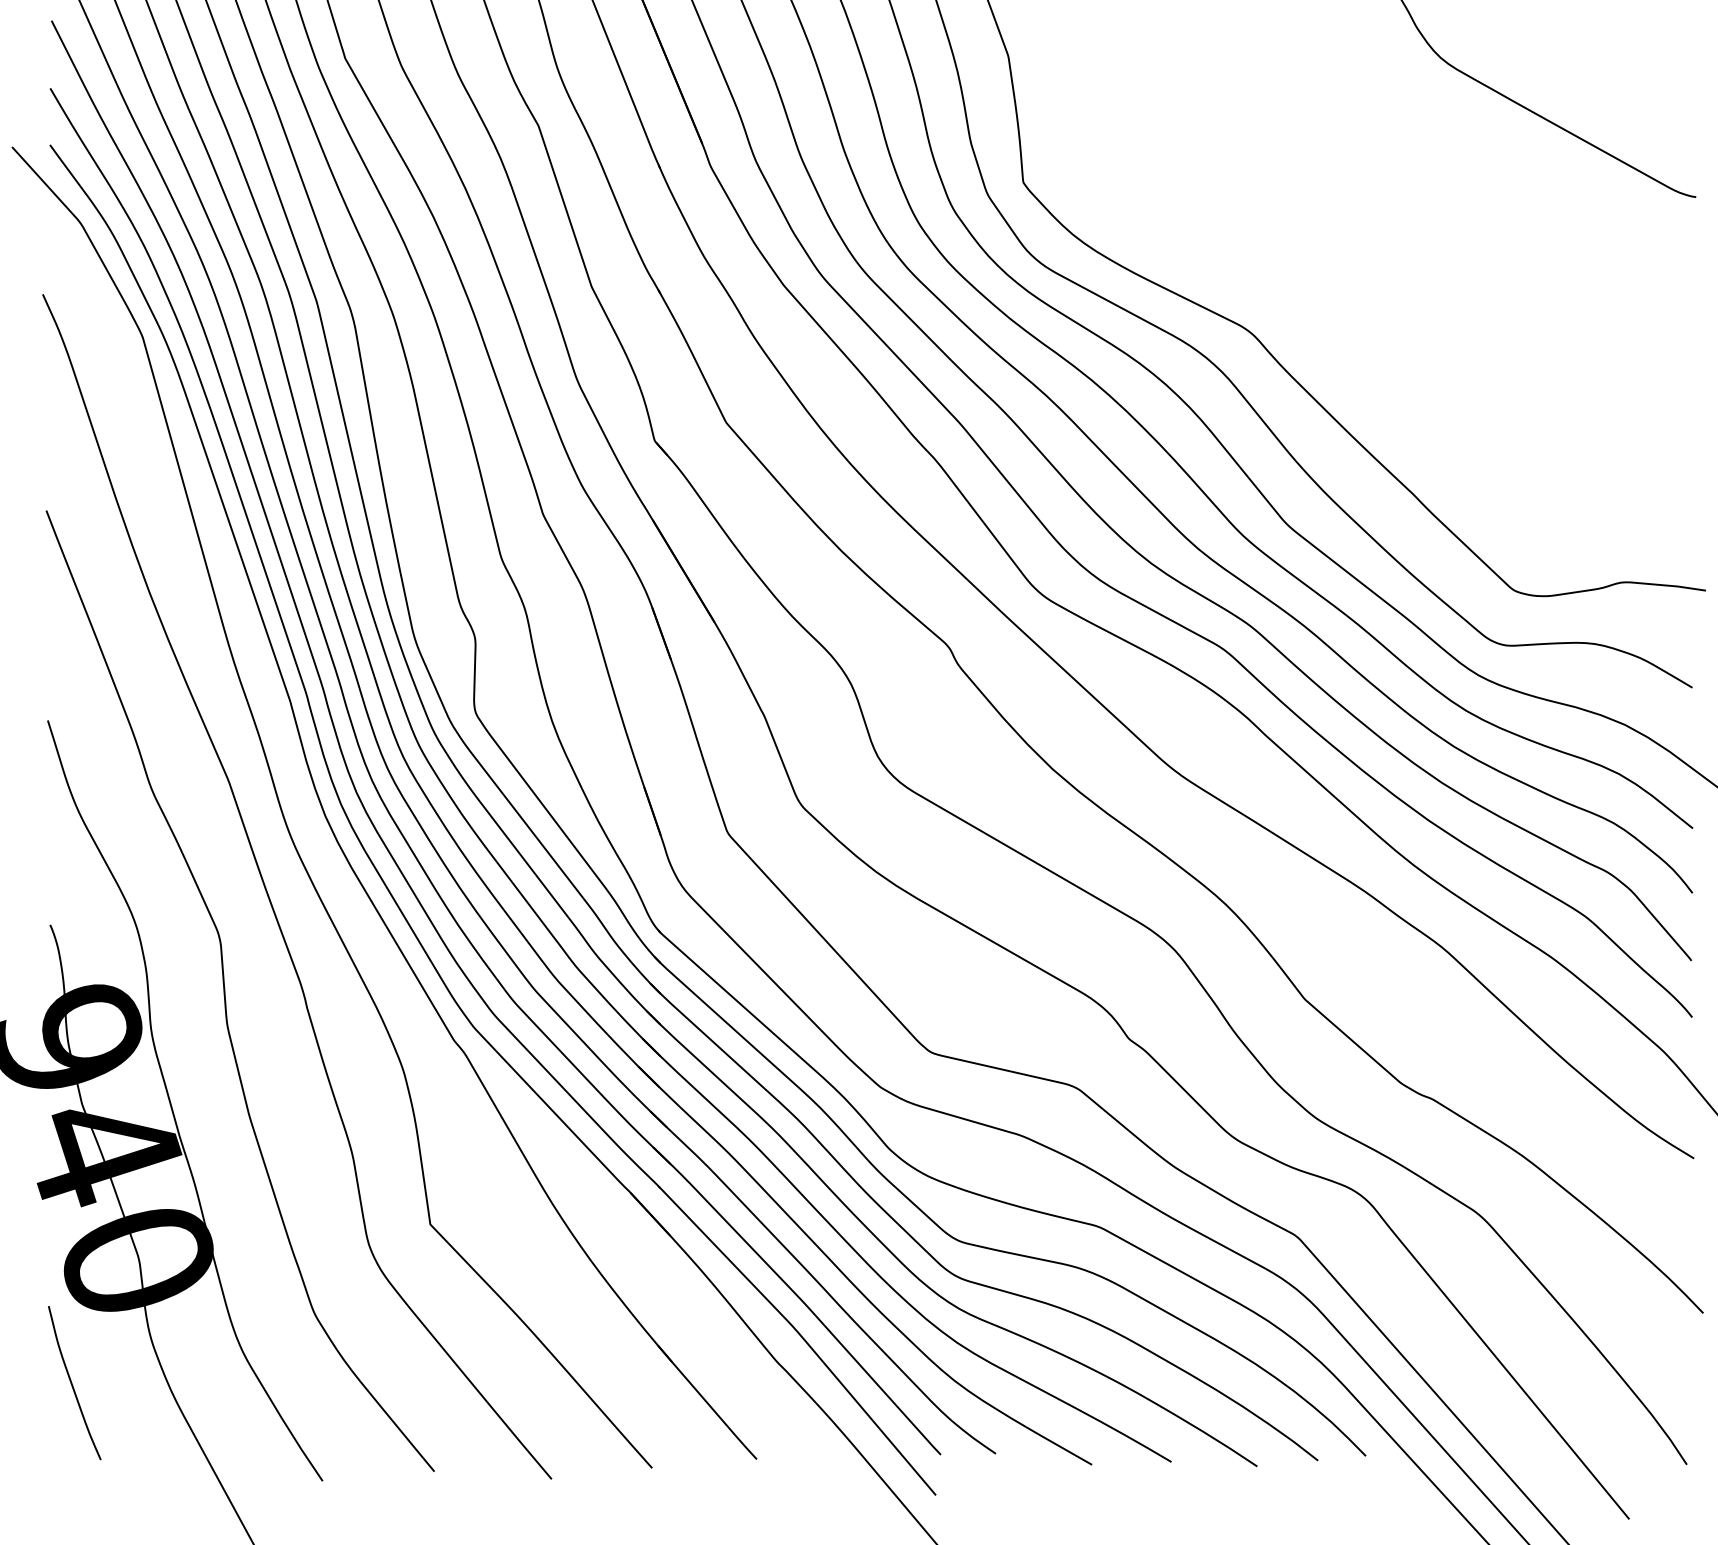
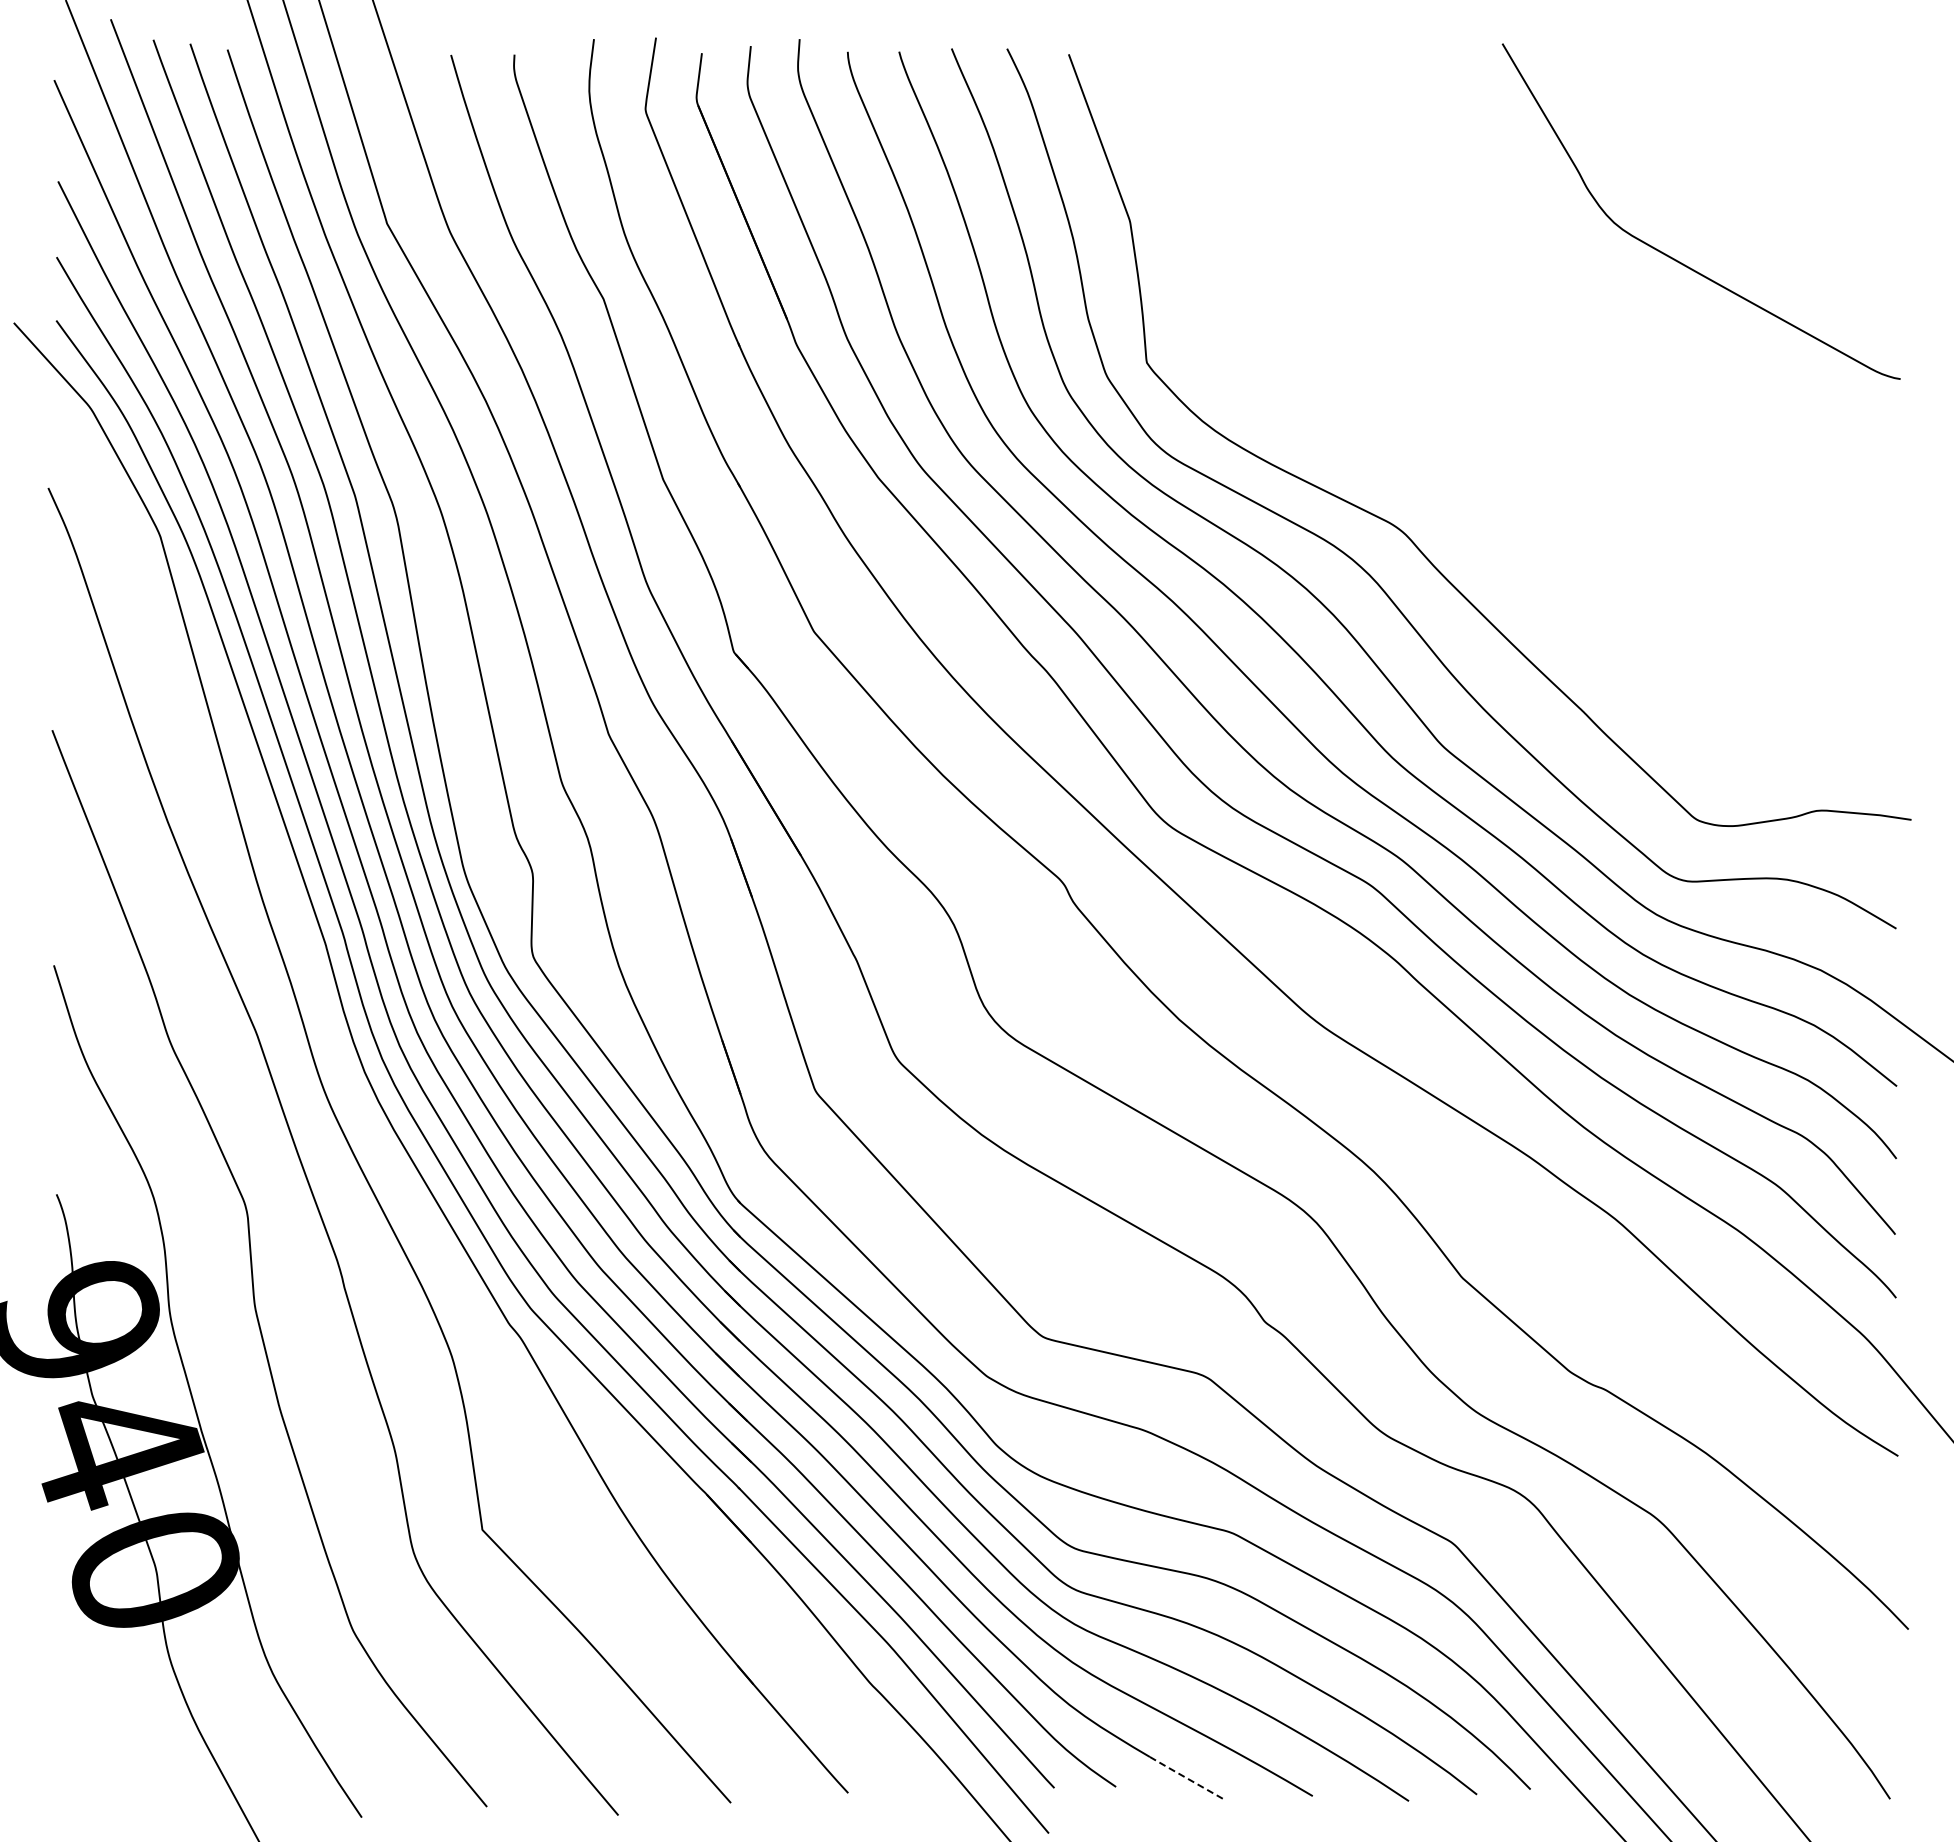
curve: (72, 1382) -> (81, 1707), removed
line: (1058, 1446) -> (1186, 1778), solid -> dashed

